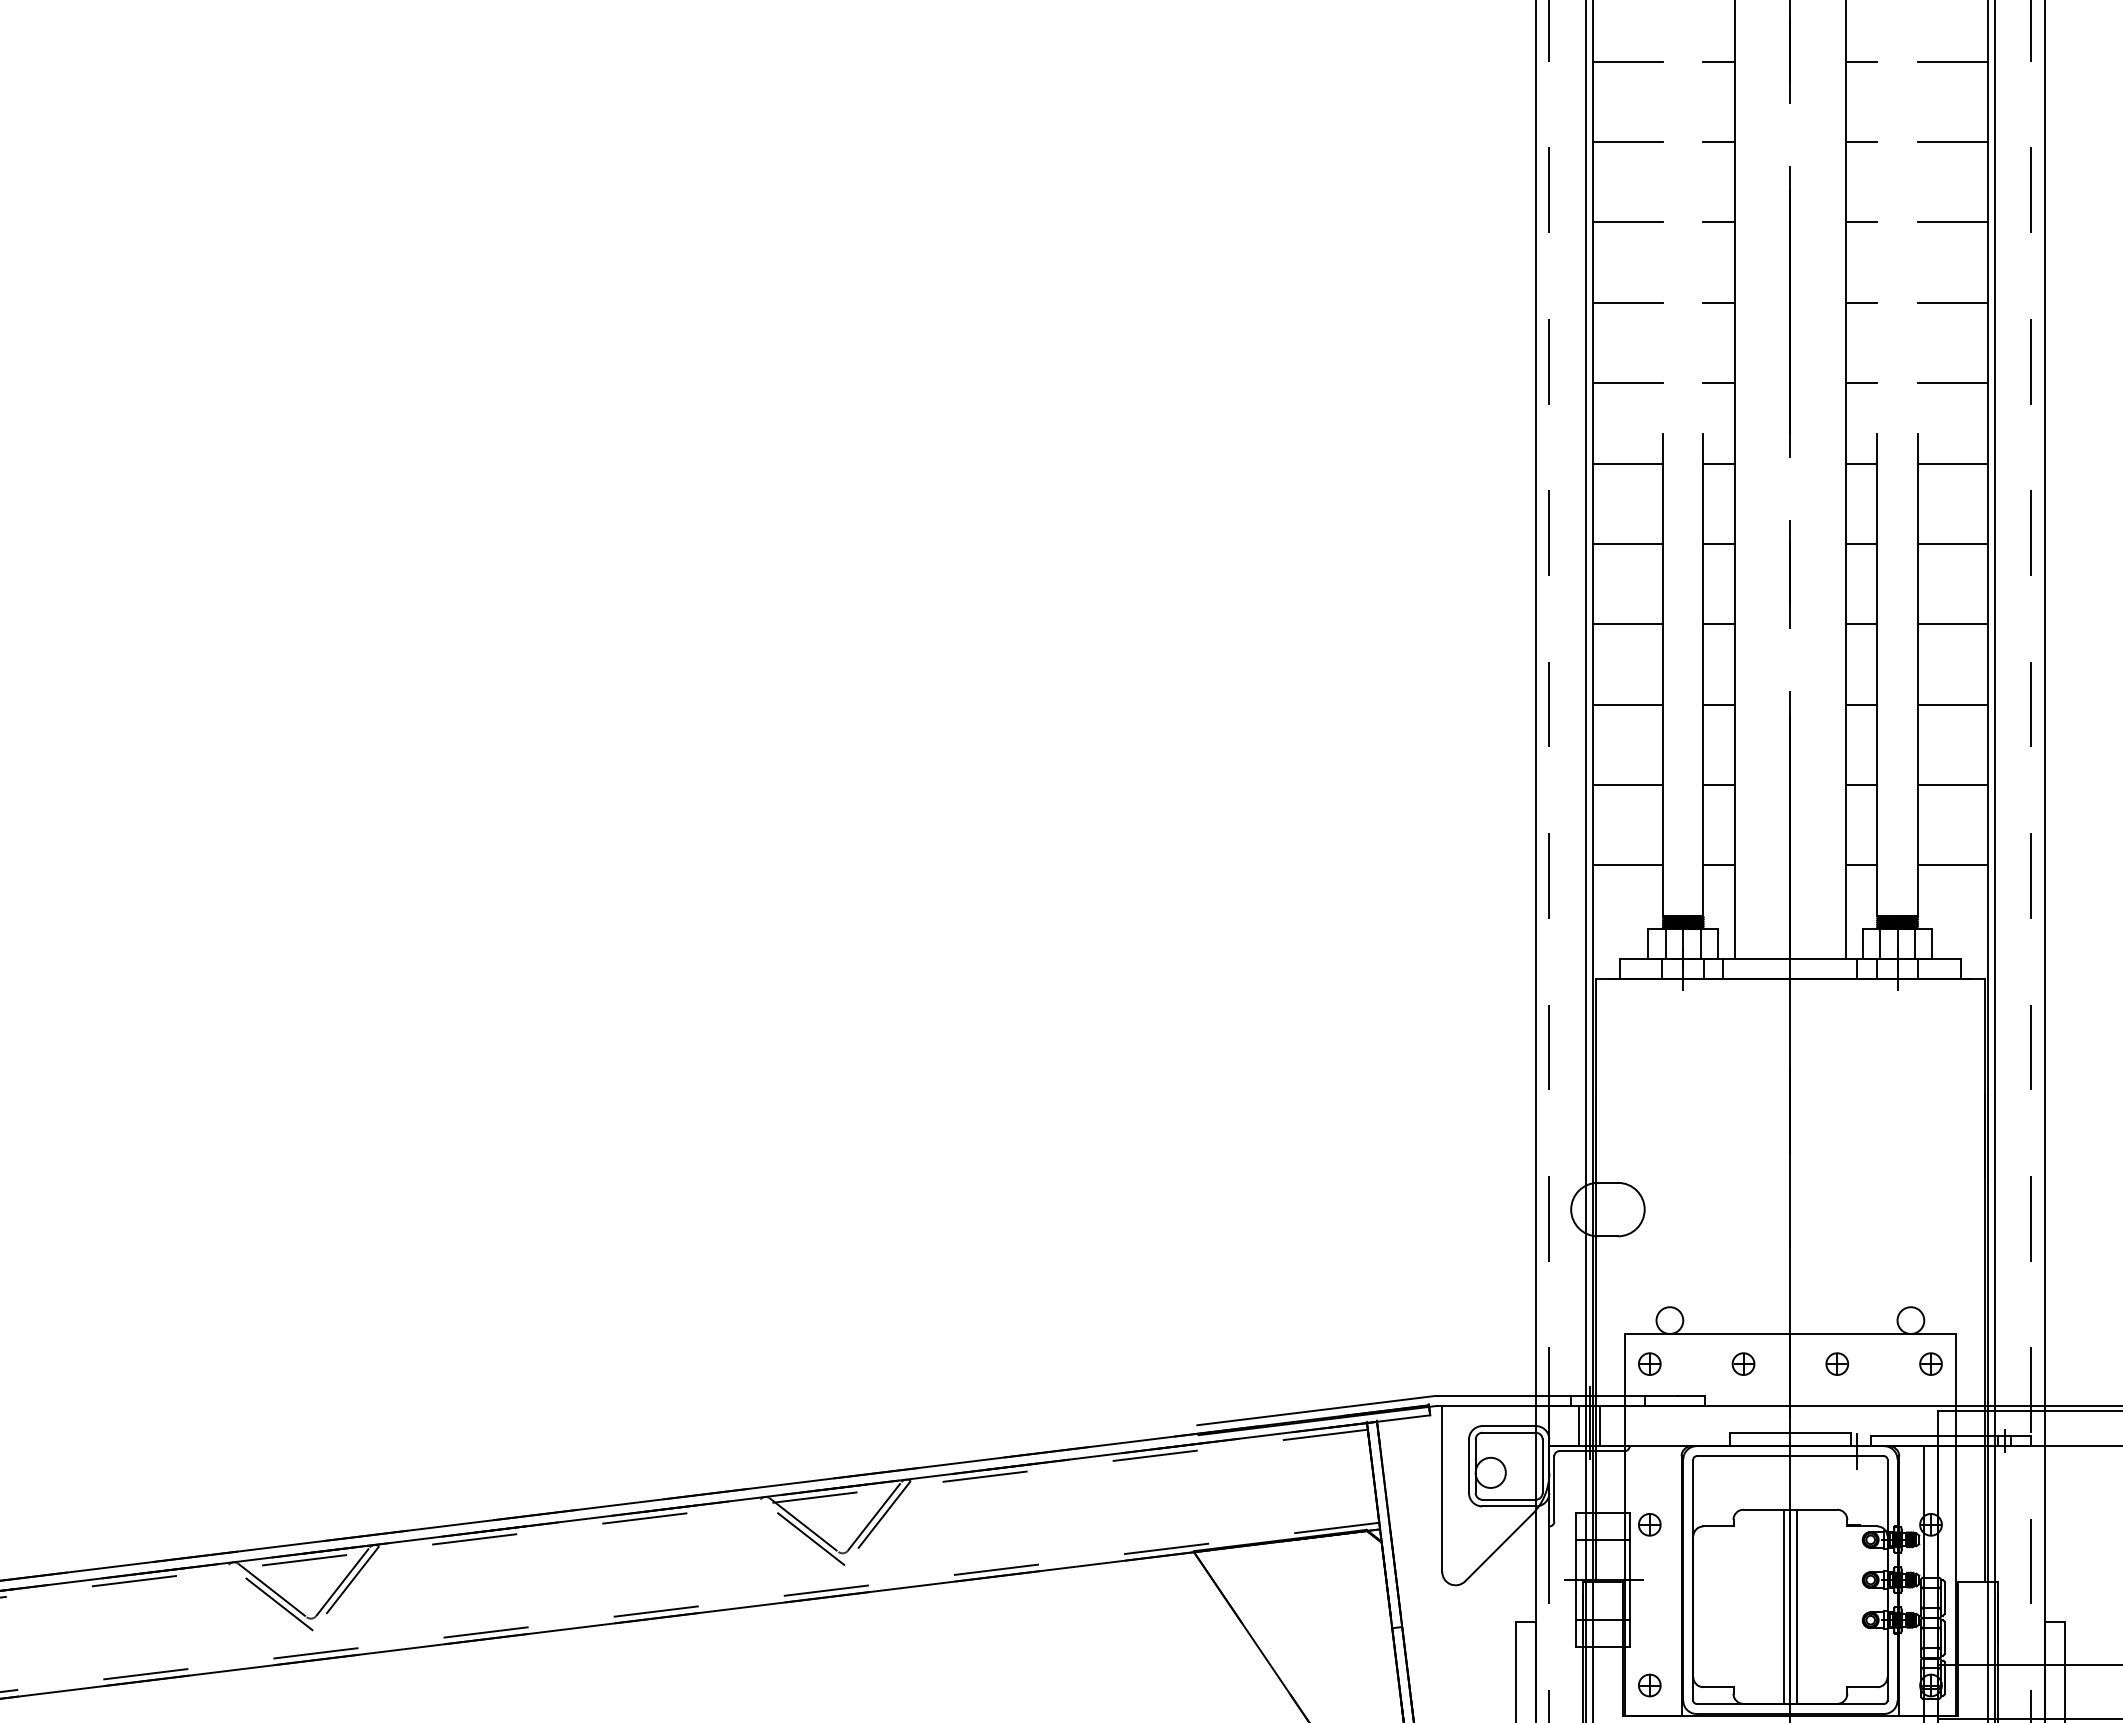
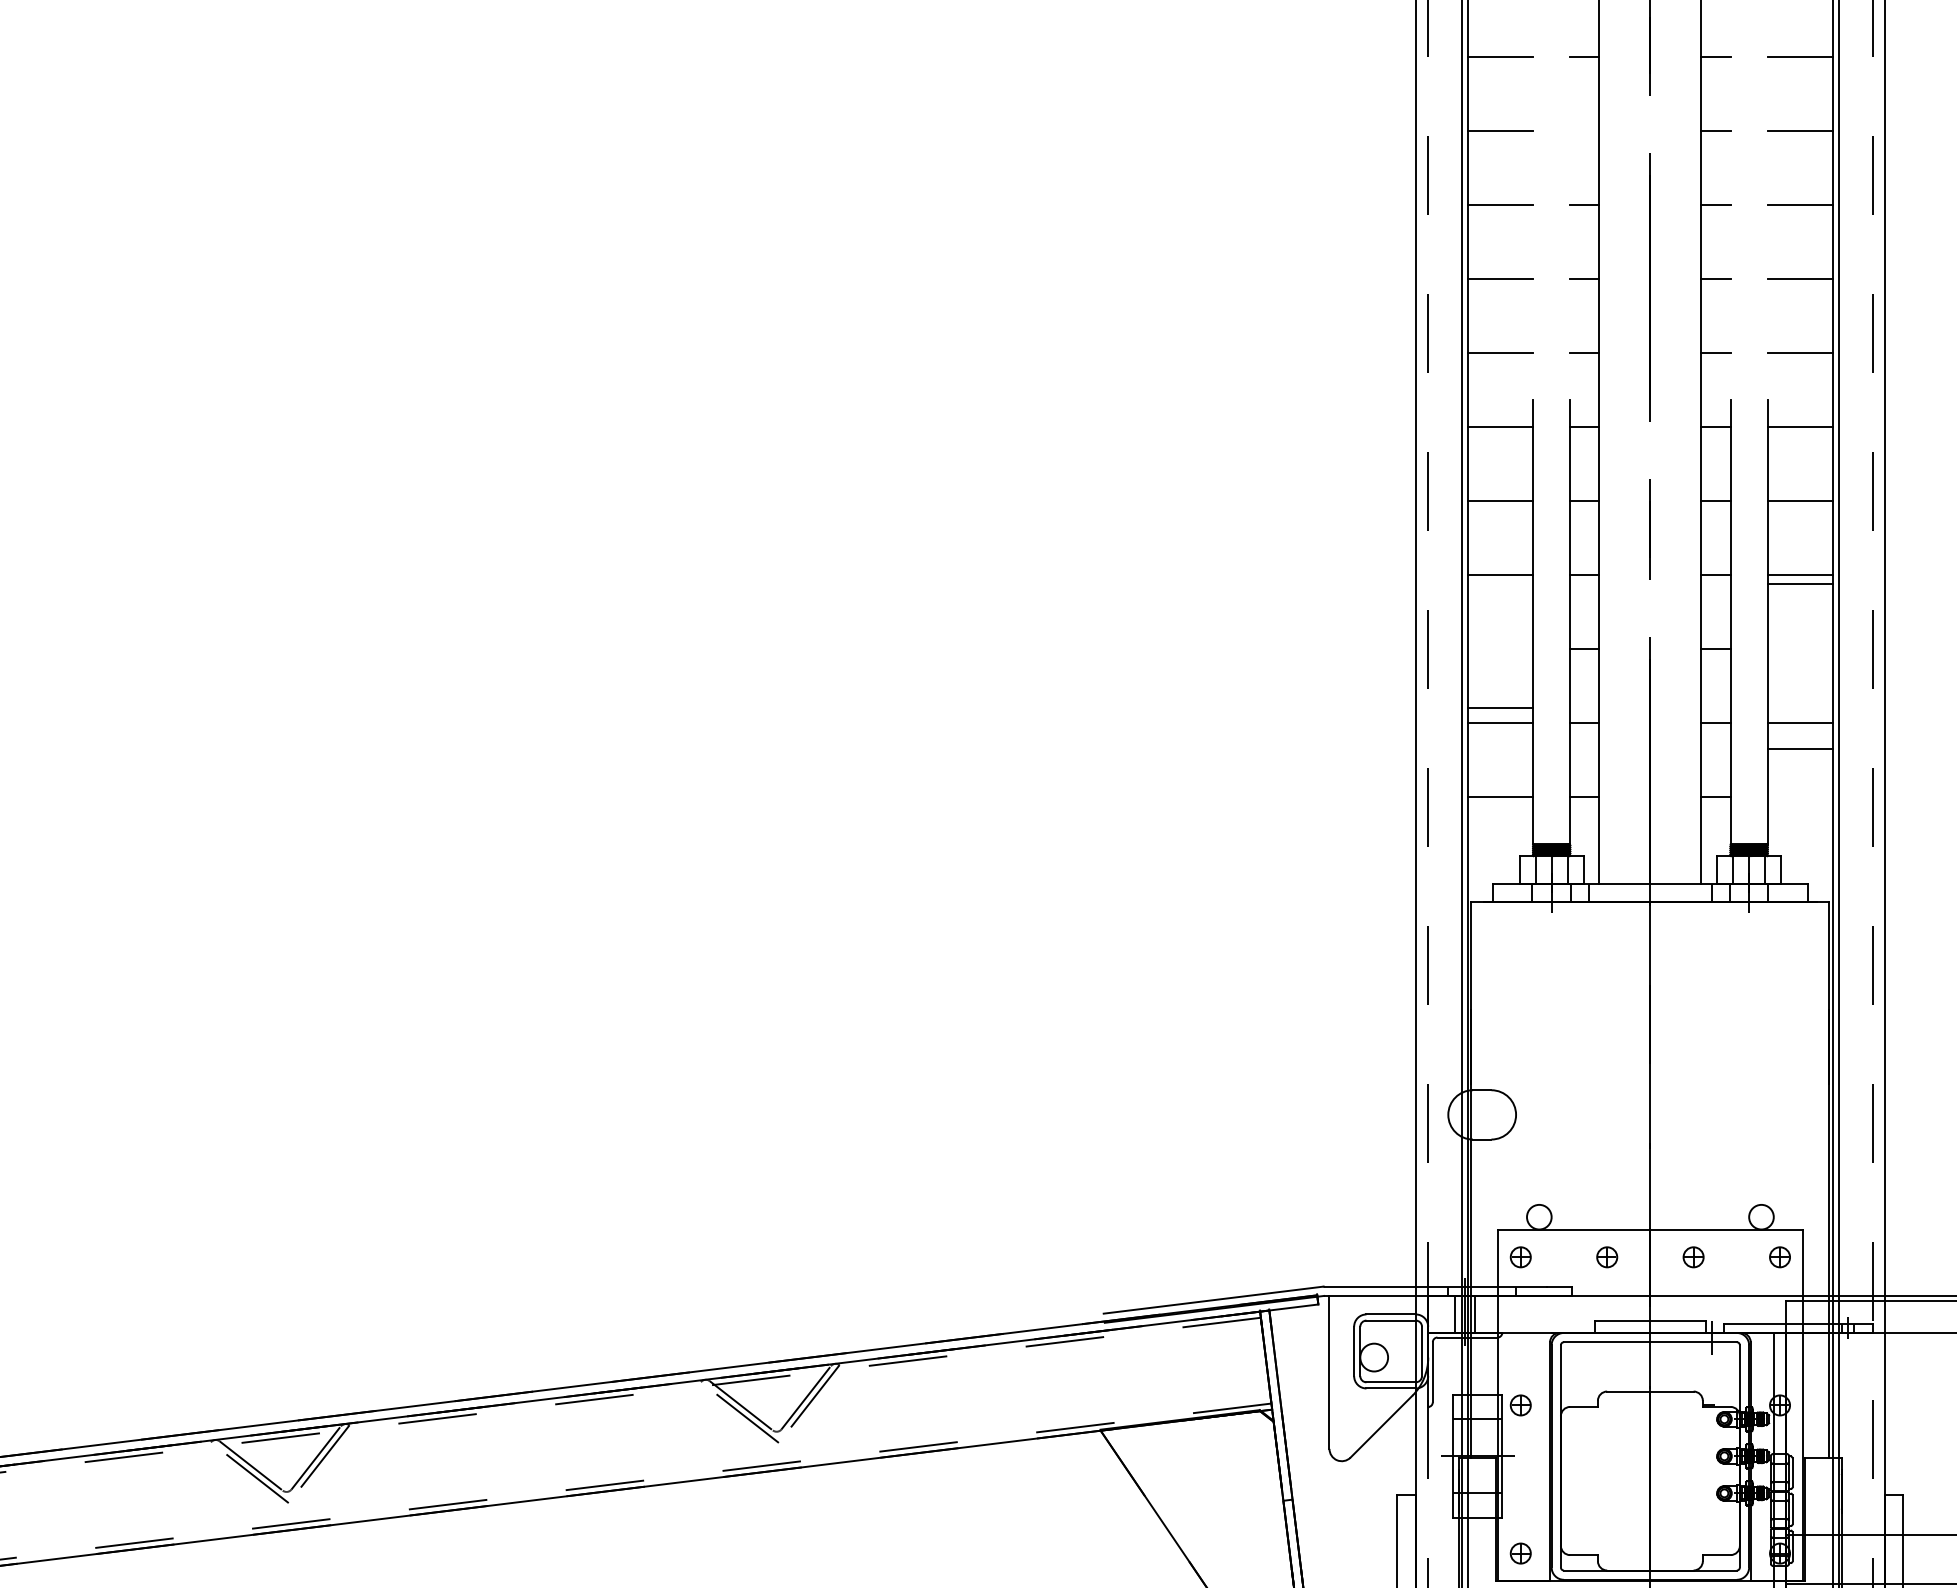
line: (1719, 142) -> (1585, 131), removed
line: (1627, 704) -> (1500, 708), moved
line: (1952, 704) -> (1799, 583), moved
line: (1952, 865) -> (1799, 748), moved
line: (1783, 1606) -> (1644, 1480), removed
line: (1797, 1606) -> (1656, 1480), removed

